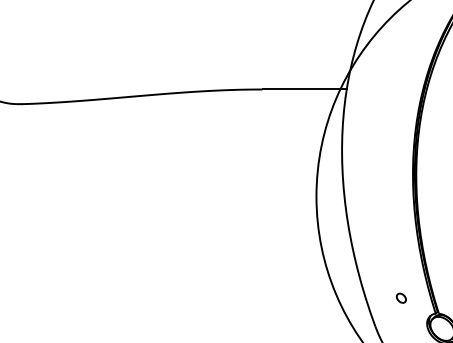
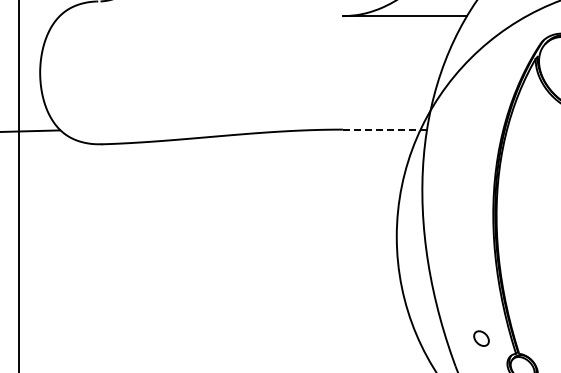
line: (305, 89) -> (385, 129), solid -> dashed
part: (401, 297) -> (481, 337), size x1.6

